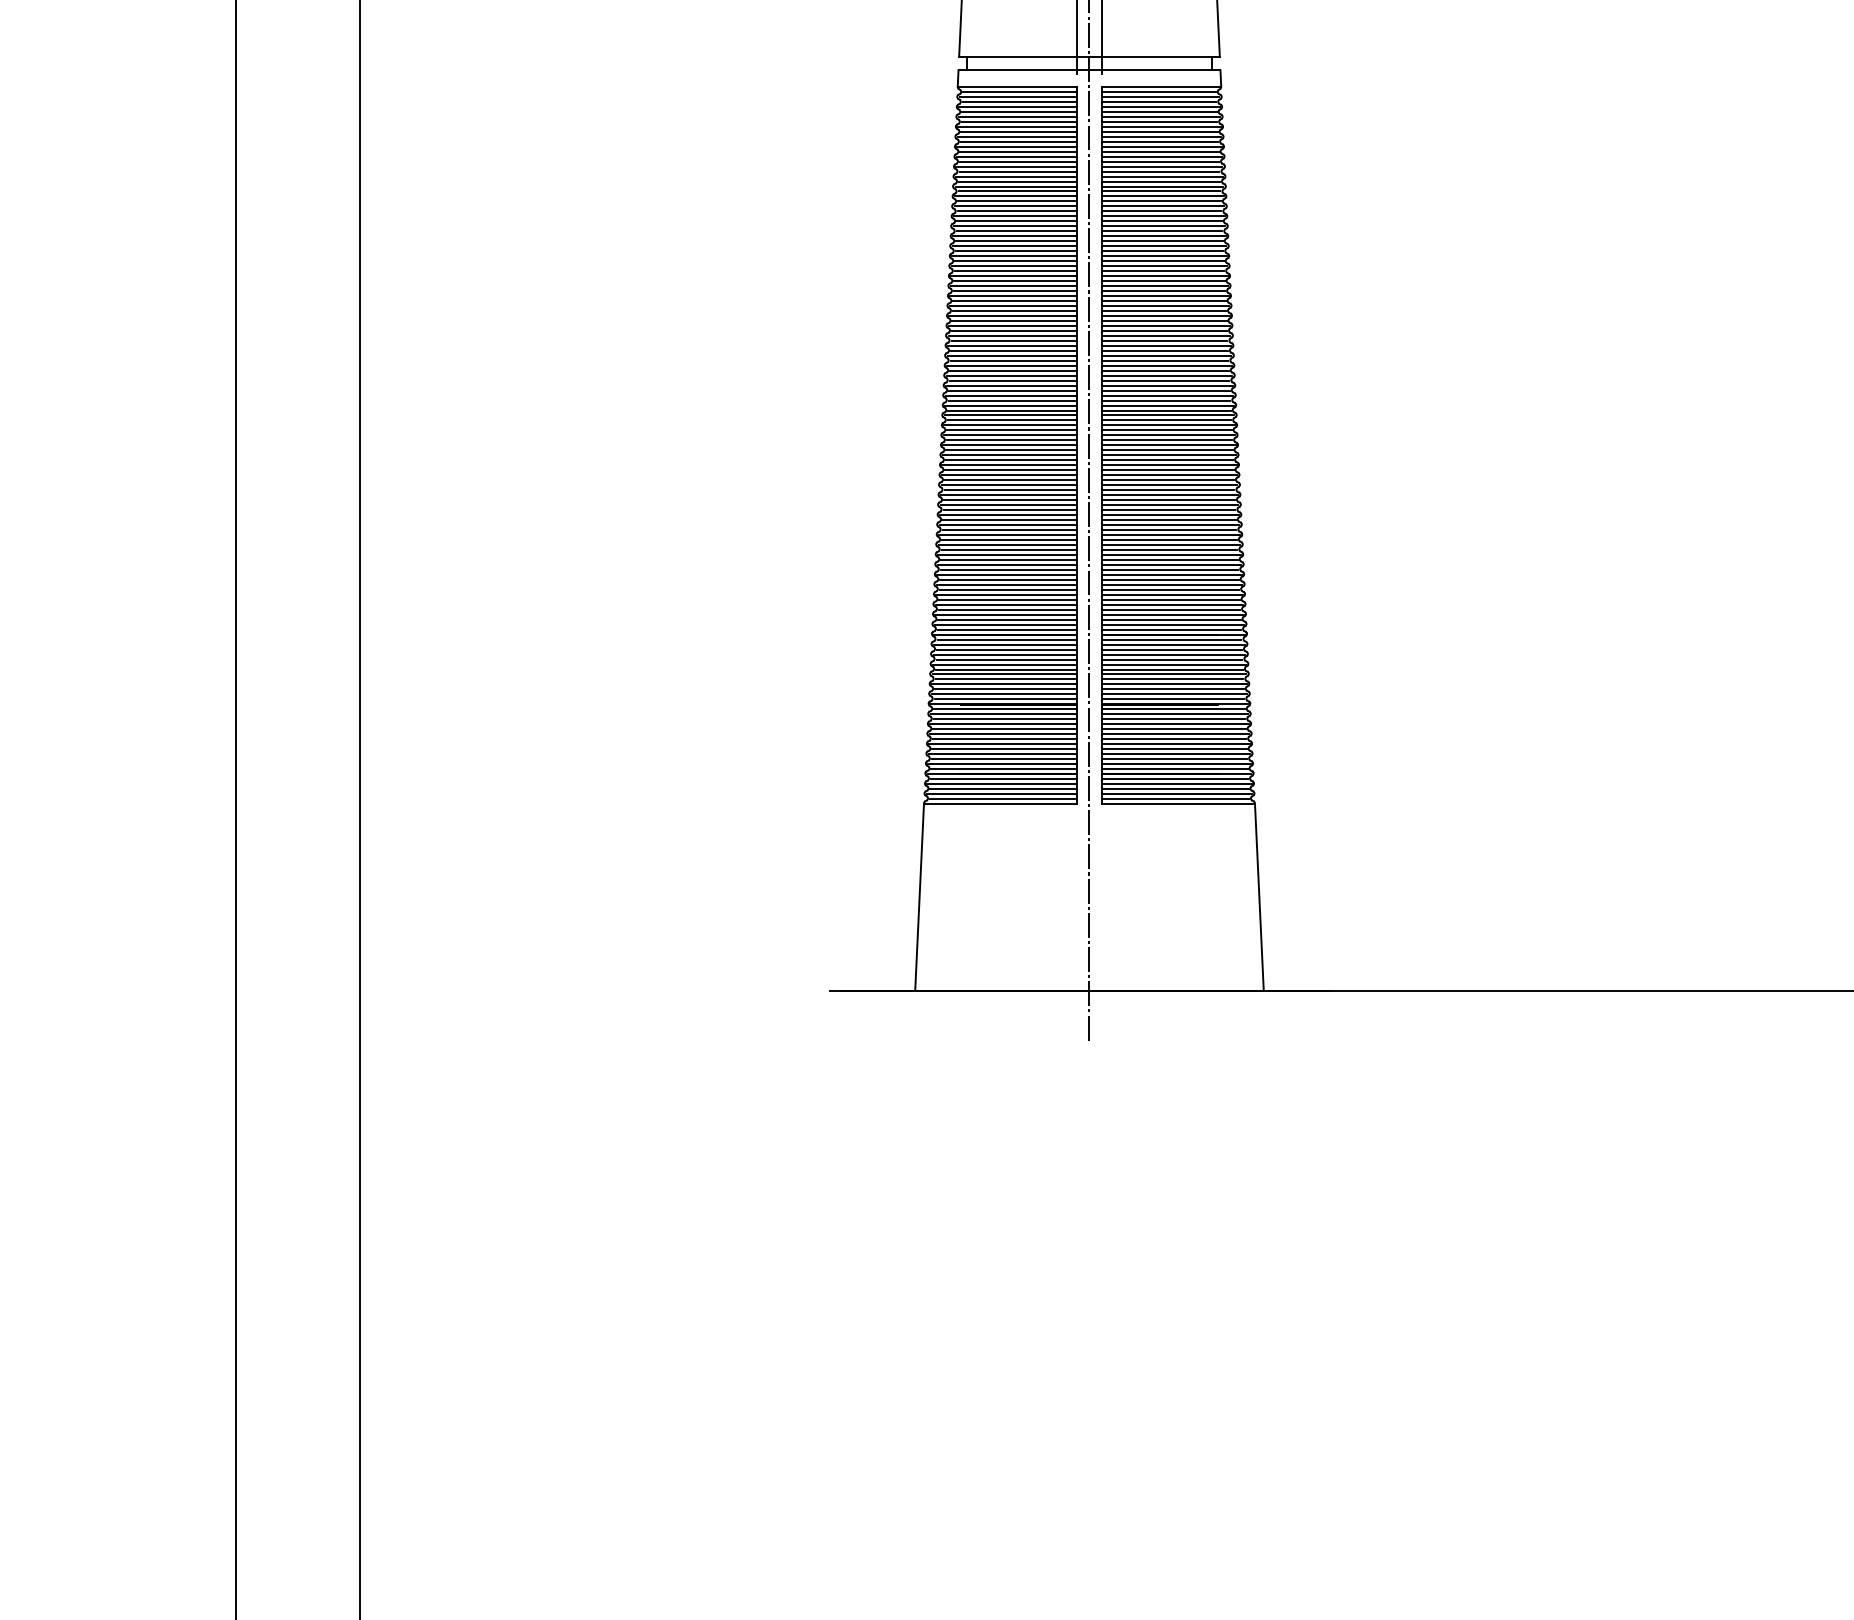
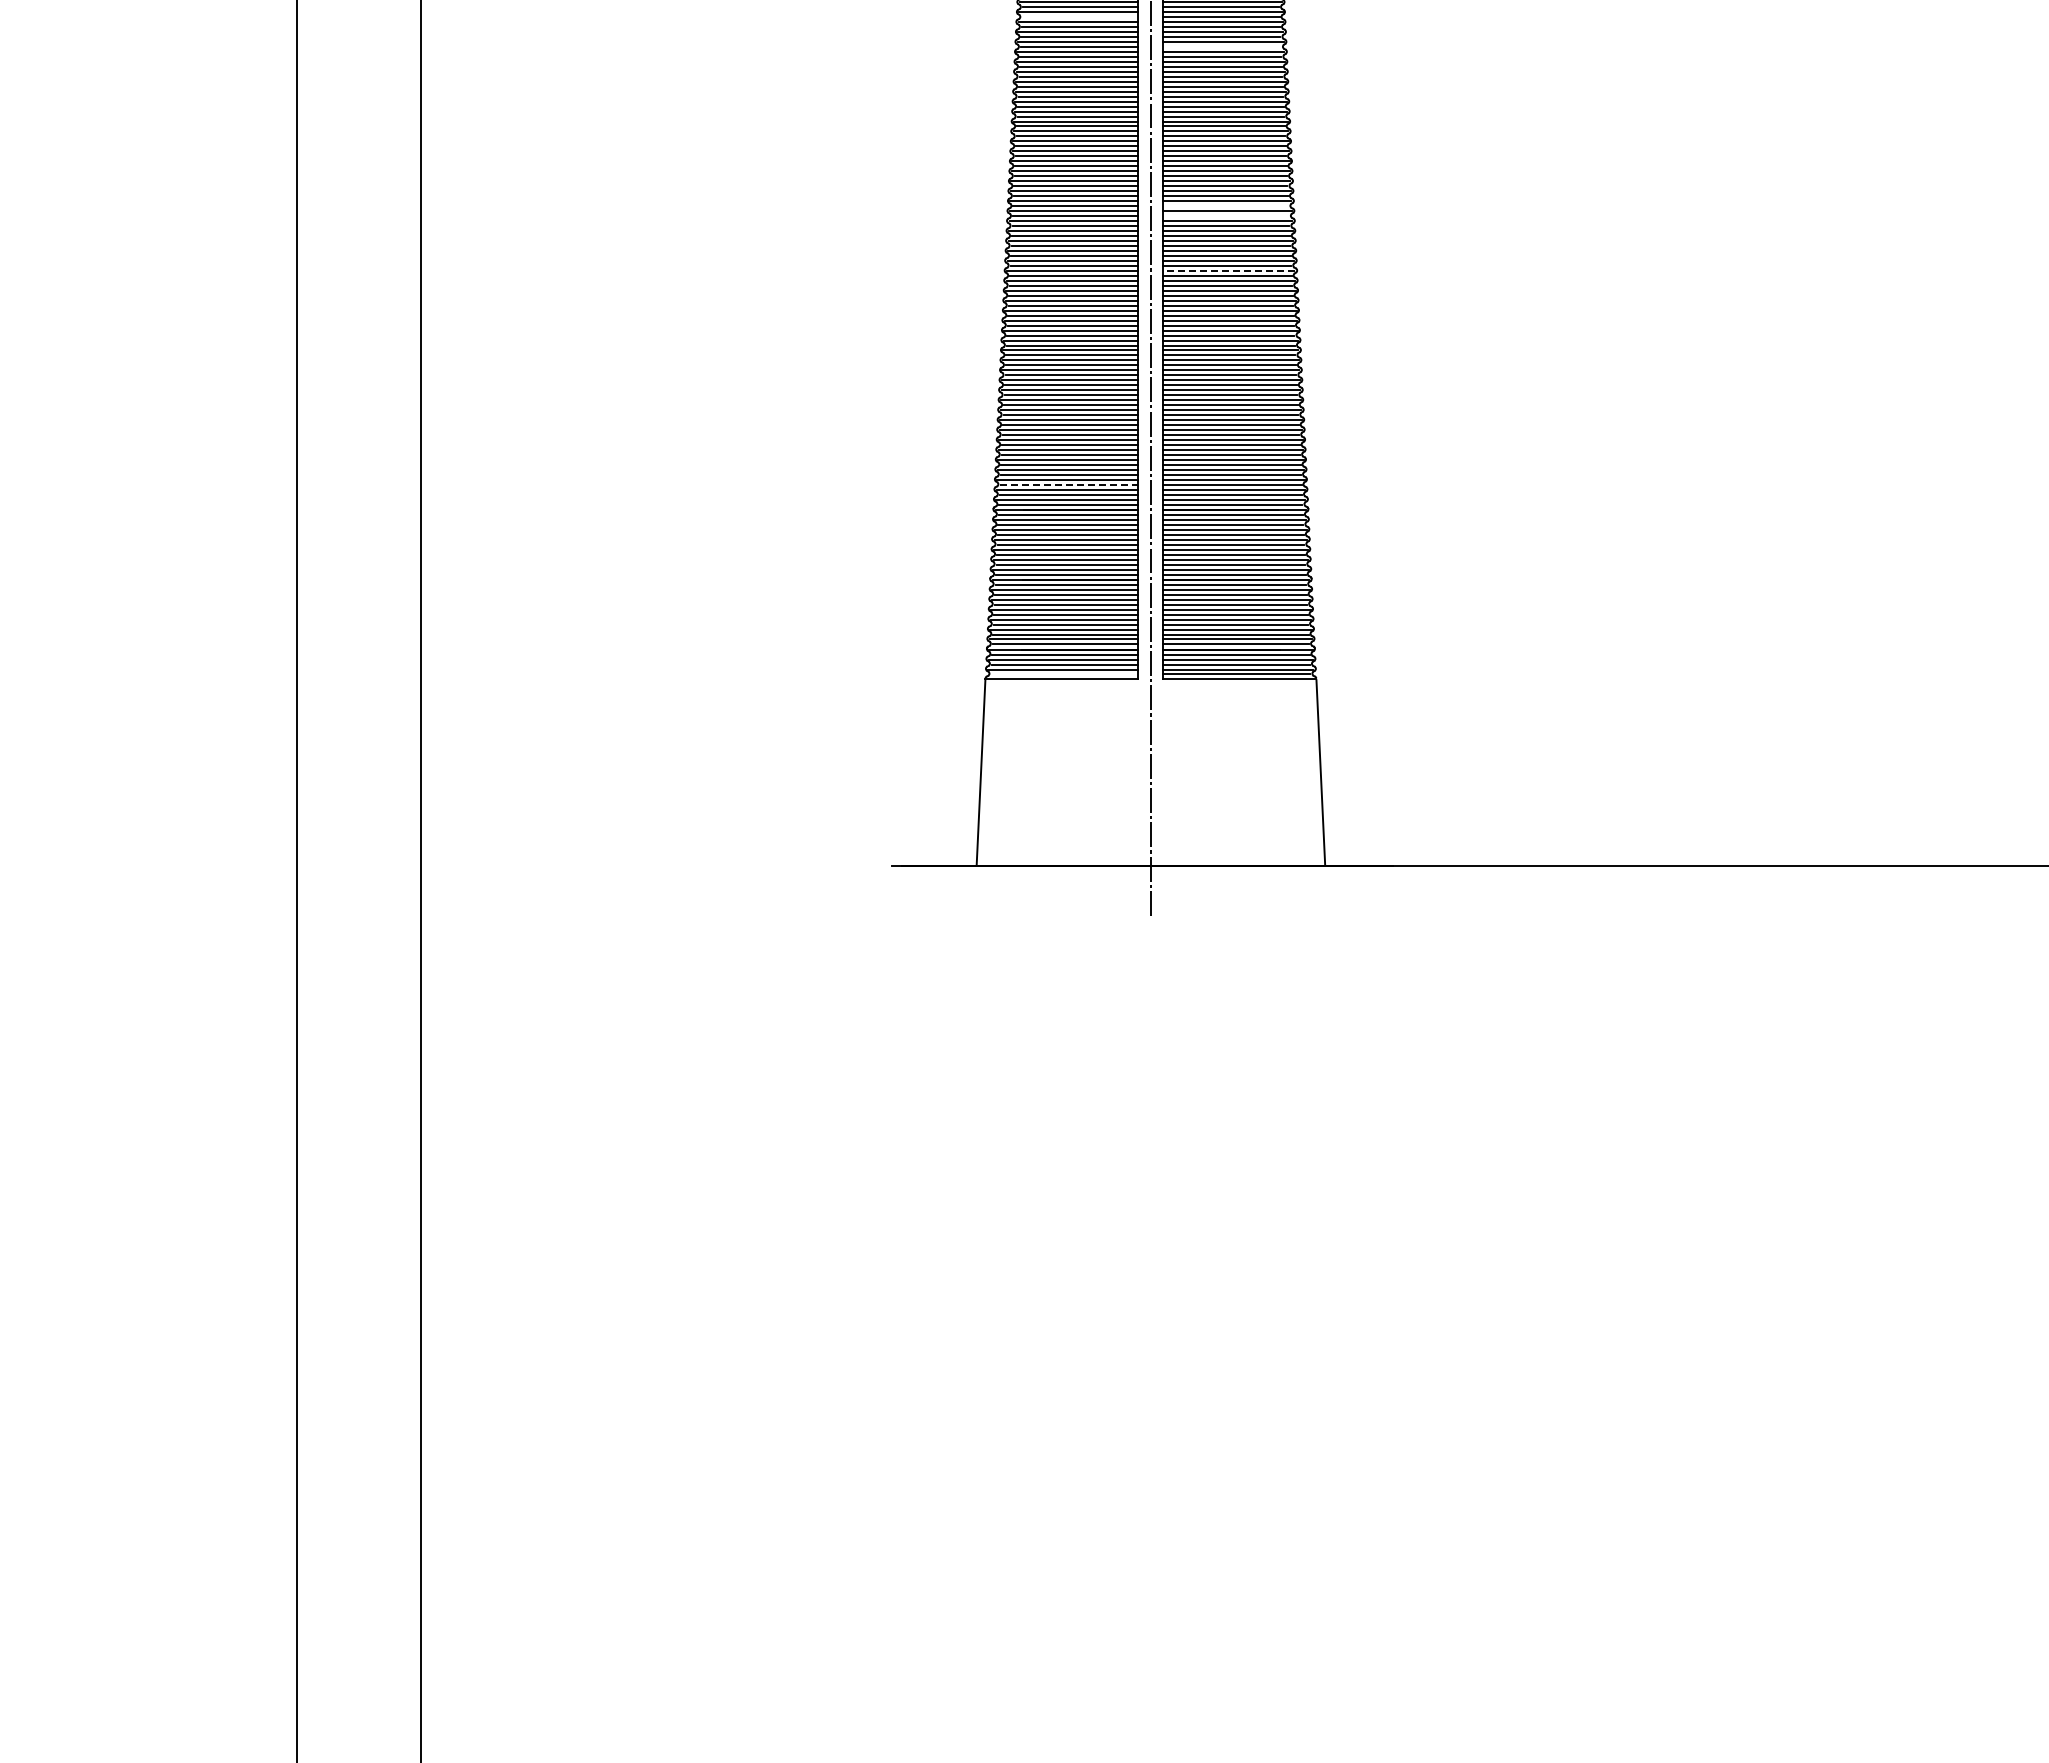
line: (1019, 141) -> (1080, 16), removed
line: (1160, 171) -> (1221, 46), removed
line: (1164, 331) -> (1225, 206), removed
line: (1164, 341) -> (1225, 216), removed
line: (1168, 395) -> (1229, 270), solid -> dashed
line: (1008, 609) -> (1069, 484), solid -> dashed
line: (1003, 799) -> (1064, 674), removed

